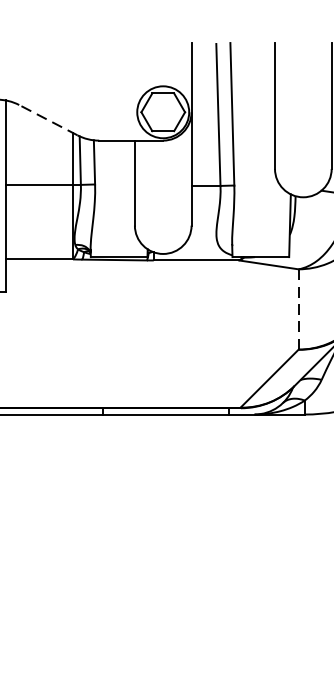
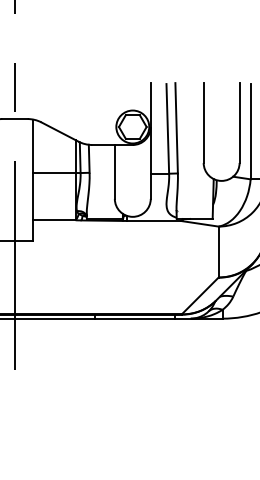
line: (47, 120) -> (59, 132), dashed -> solid
line: (298, 308) -> (218, 251), dashed -> solid

